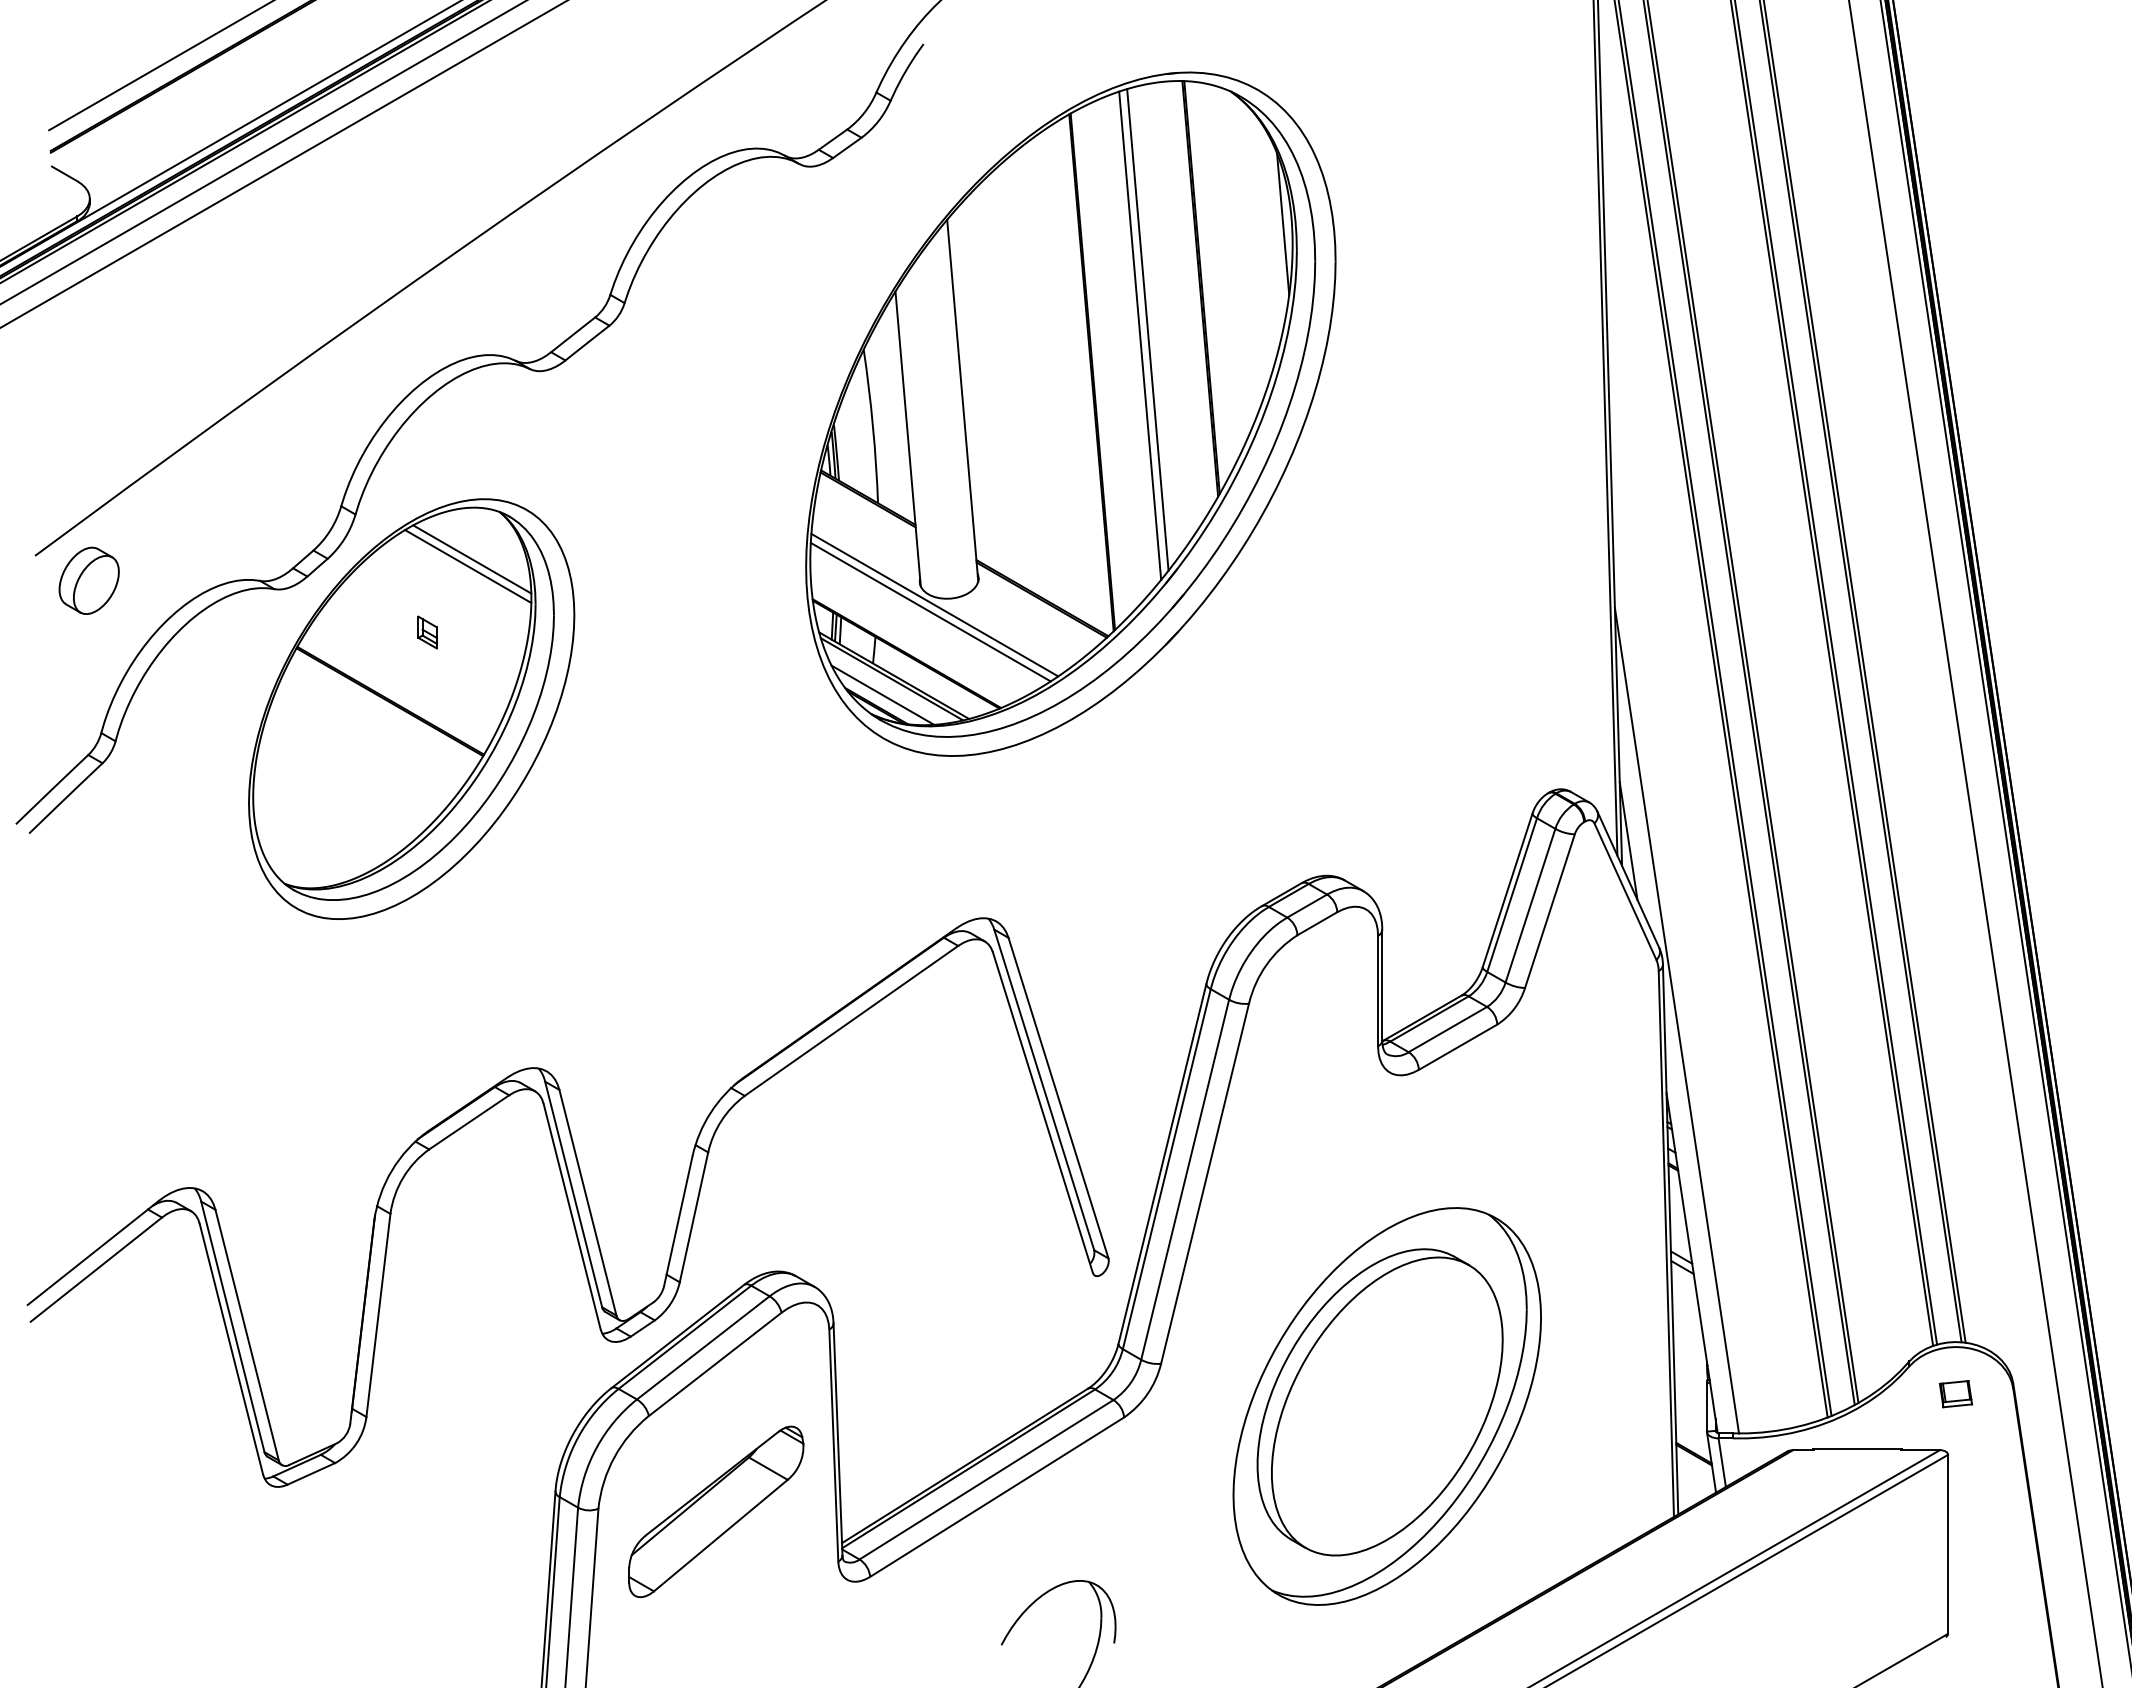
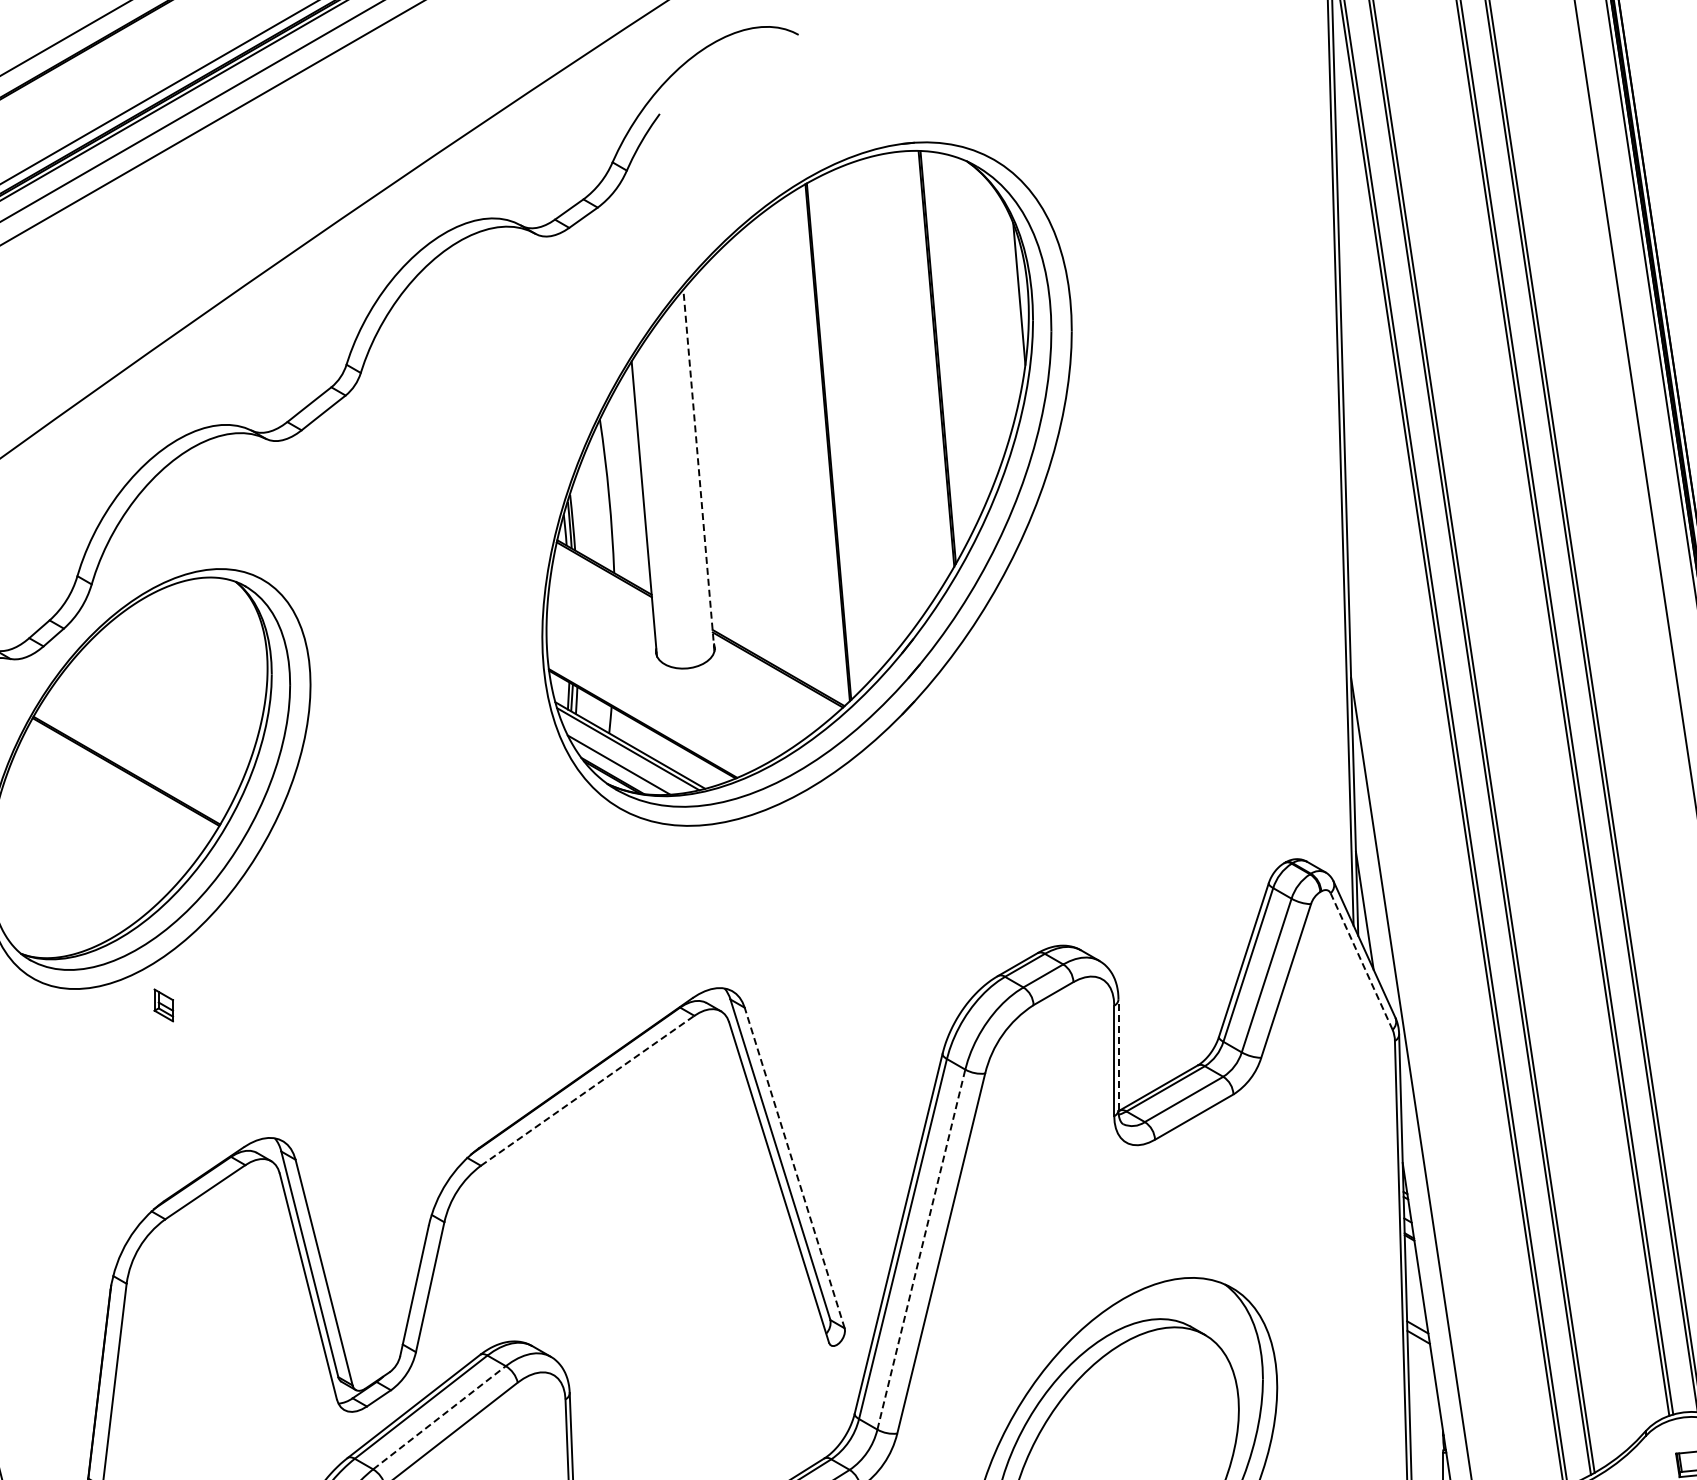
line: (1147, 329) -> (883, 399), removed
line: (1140, 335) -> (876, 405), removed
line: (962, 400) -> (698, 470), solid -> dashed
line: (472, 559) -> (208, 629), removed
line: (468, 566) -> (204, 636), removed
line: (934, 604) -> (670, 674), removed
line: (930, 611) -> (666, 681), removed
part: (427, 632) -> (163, 1005), moved
line: (1625, 891) -> (1361, 961), solid -> dashed
line: (1382, 984) -> (1118, 1054), solid -> dashed
line: (851, 1020) -> (587, 1090), solid -> dashed
line: (1058, 1098) -> (794, 1168), solid -> dashed
line: (1185, 1179) -> (921, 1249), solid -> dashed
line: (703, 1347) -> (439, 1417), solid -> dashed

